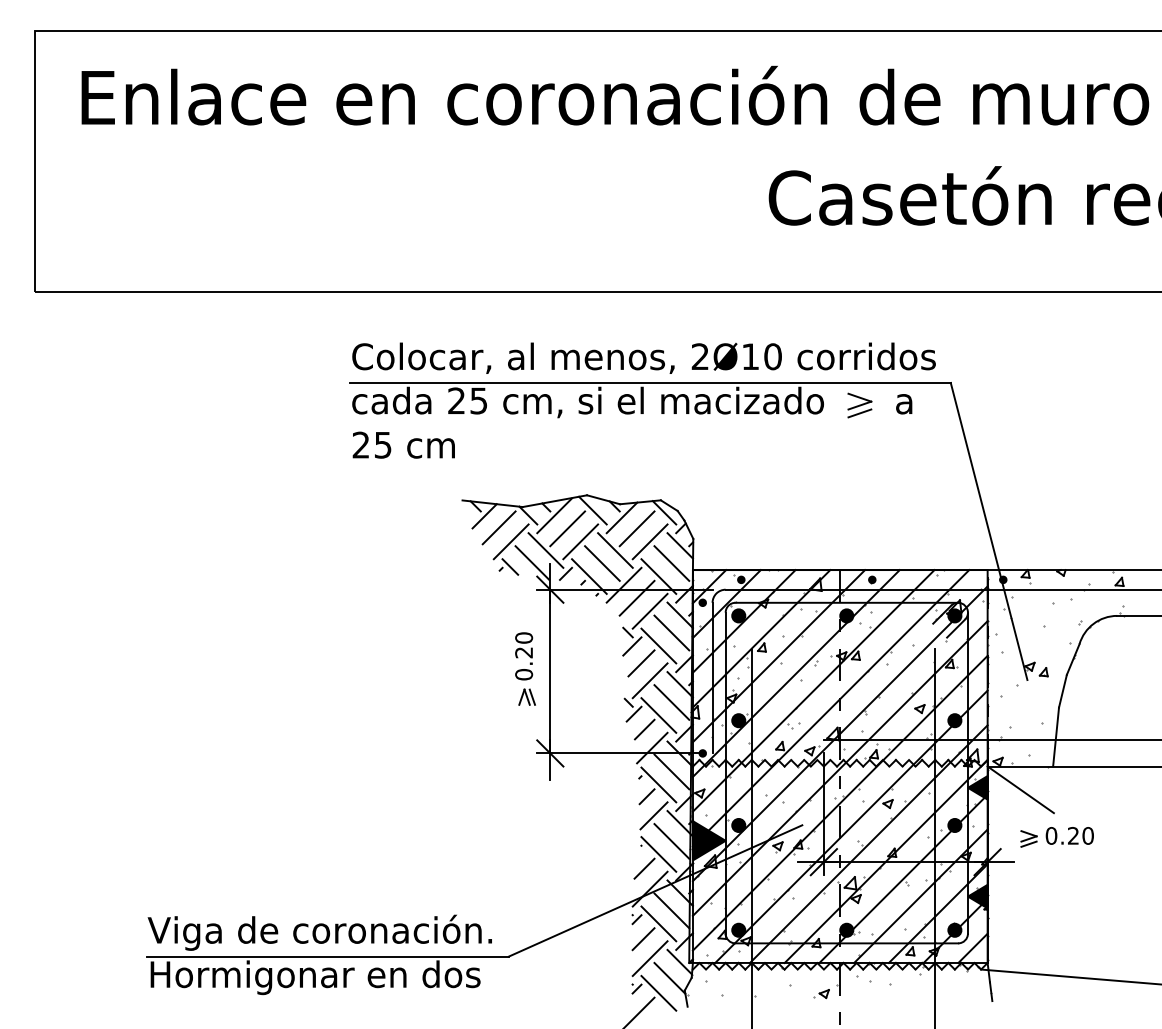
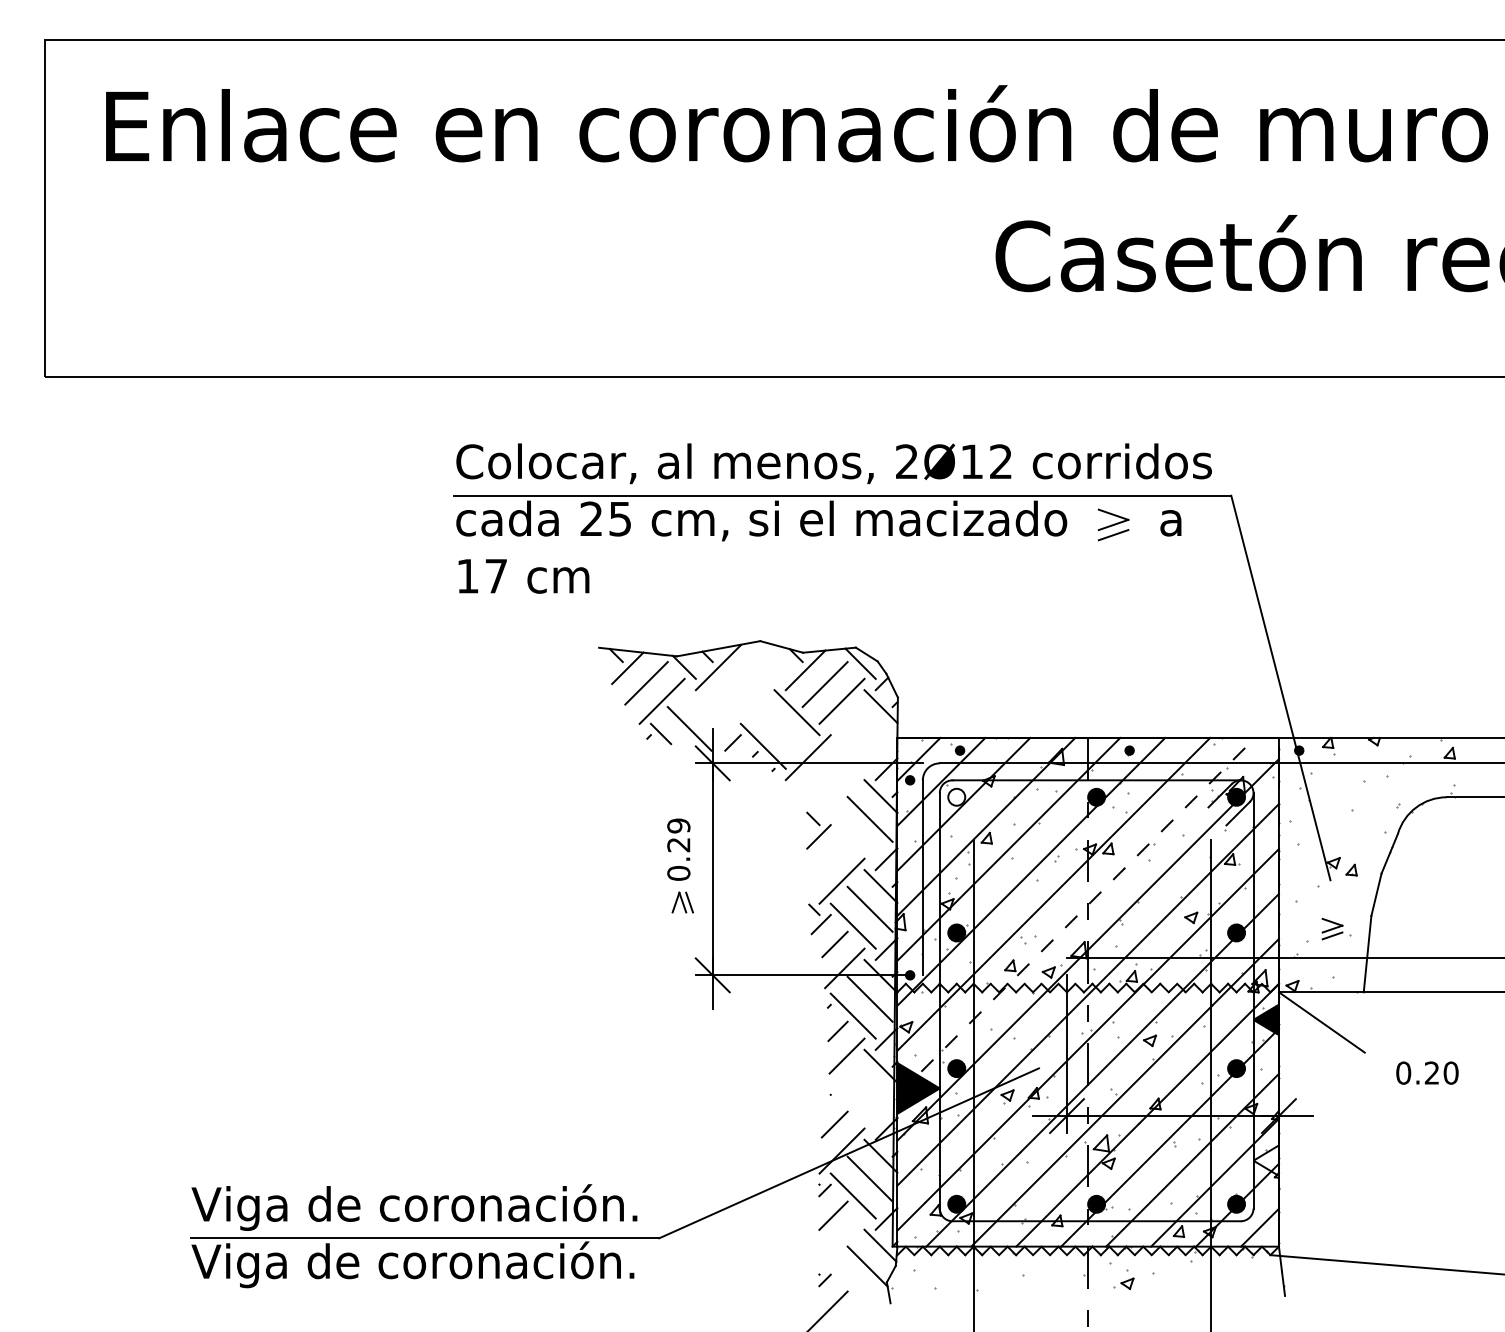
text: (772, 356) -> (1000, 461), 2Ø10 -> 2Ø12
text: (371, 444) -> (481, 575), 25 -> 17
line: (592, 510) -> (767, 660), removed
line: (567, 528) -> (734, 684), removed
line: (580, 541) -> (751, 700), removed
line: (545, 550) -> (706, 712), removed
line: (601, 563) -> (779, 729), removed
line: (671, 563) -> (869, 729), removed
line: (658, 575) -> (852, 745), removed
line: (636, 597) -> (824, 773), removed
line: (649, 610) -> (841, 790), removed
fill: (738, 615) -> (956, 796), removed
text: (523, 637) -> (678, 825), 0.20 -> 0.29
line: (658, 645) -> (852, 835), removed
line: (641, 663) -> (830, 858), removed
line: (831, 707) -> (1076, 916), solid -> dashed
text: (1069, 835) -> (1427, 1072), moved
part: (1028, 838) -> (1332, 928), moved
line: (671, 840) -> (869, 1088), removed
line: (658, 853) -> (852, 1105), removed
fill: (977, 896) -> (1265, 1160), removed
line: (649, 958) -> (841, 1240), removed
text: (318, 976) -> (412, 1264), Hormigonar en dos -> Viga de coronación.
line: (658, 993) -> (852, 1285), removed
part: (821, 993) -> (1123, 1283), moved

